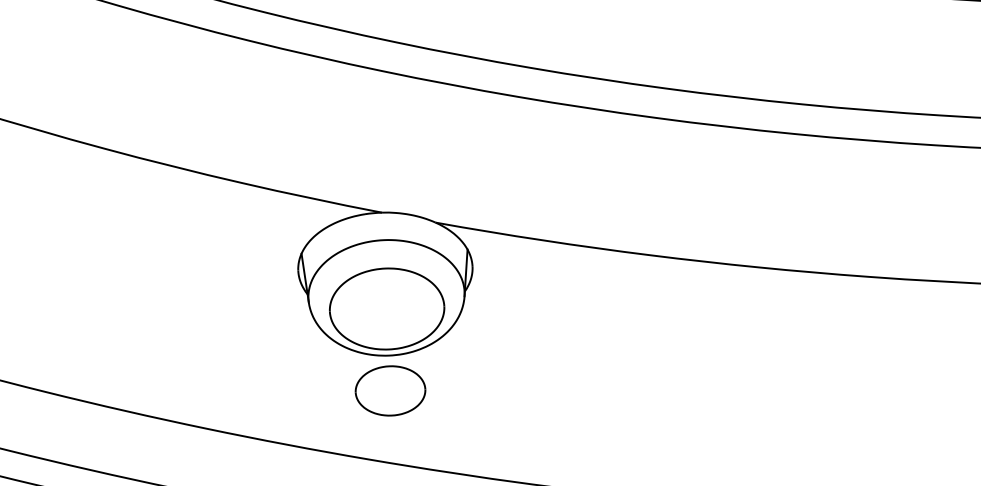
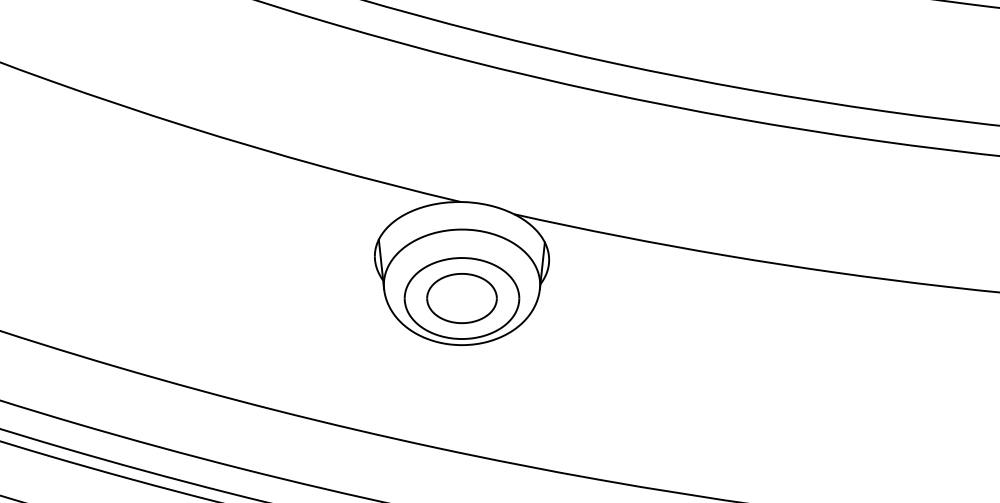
part: (390, 390) -> (461, 298), moved

